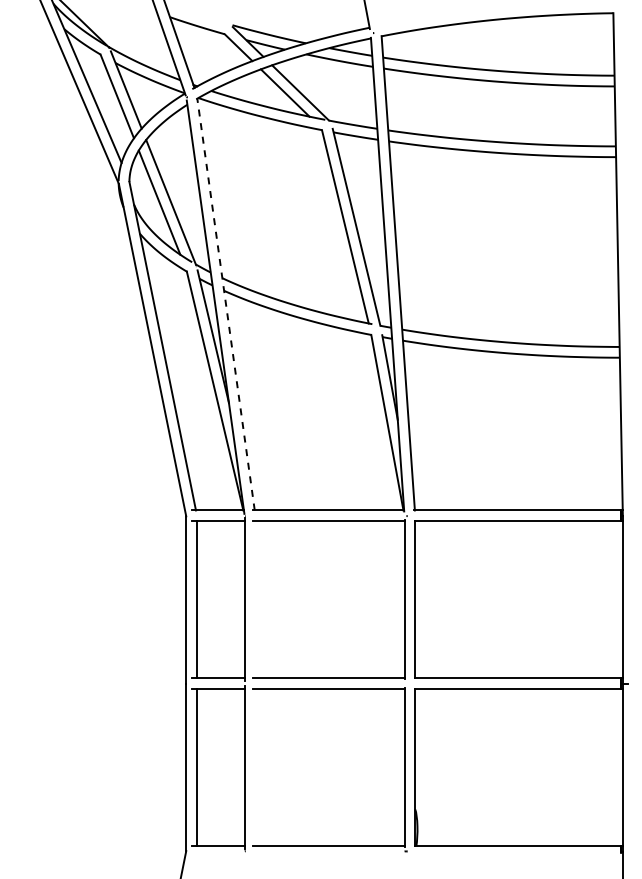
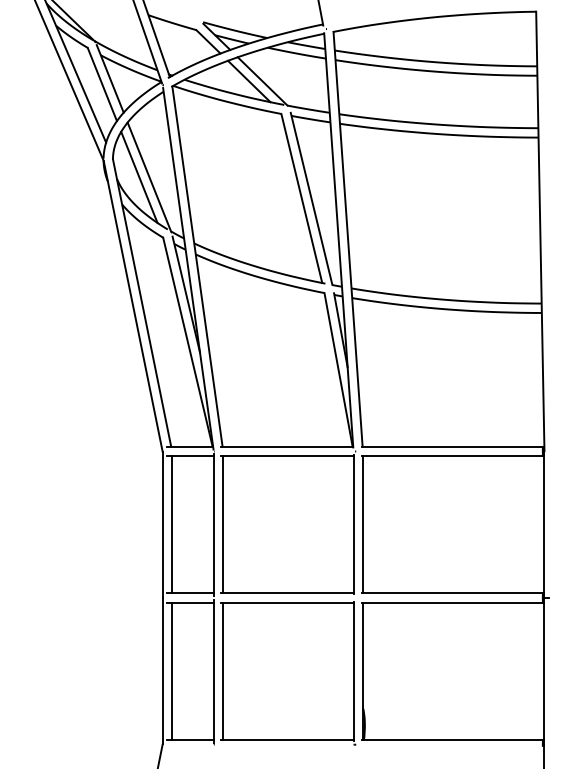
line: (226, 304) -> (197, 266), dashed -> solid
line: (255, 599) -> (223, 524), added
line: (255, 767) -> (223, 671), added

